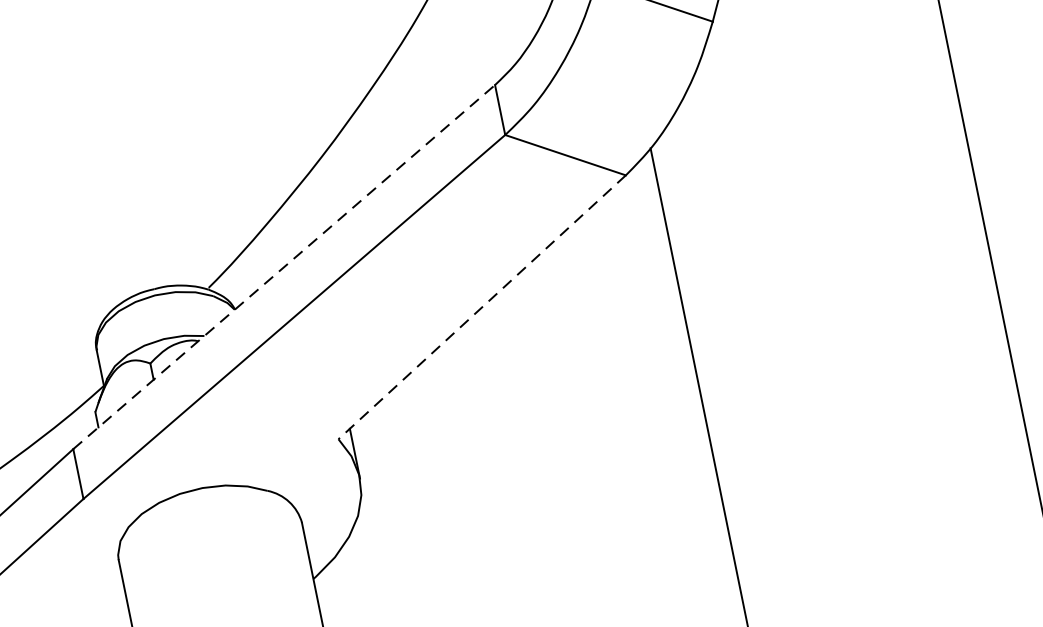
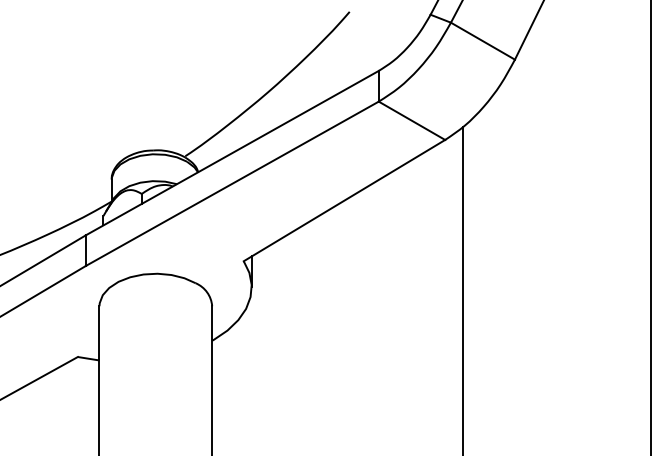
line: (284, 267) -> (232, 153), dashed -> solid
line: (482, 307) -> (344, 200), dashed -> solid

